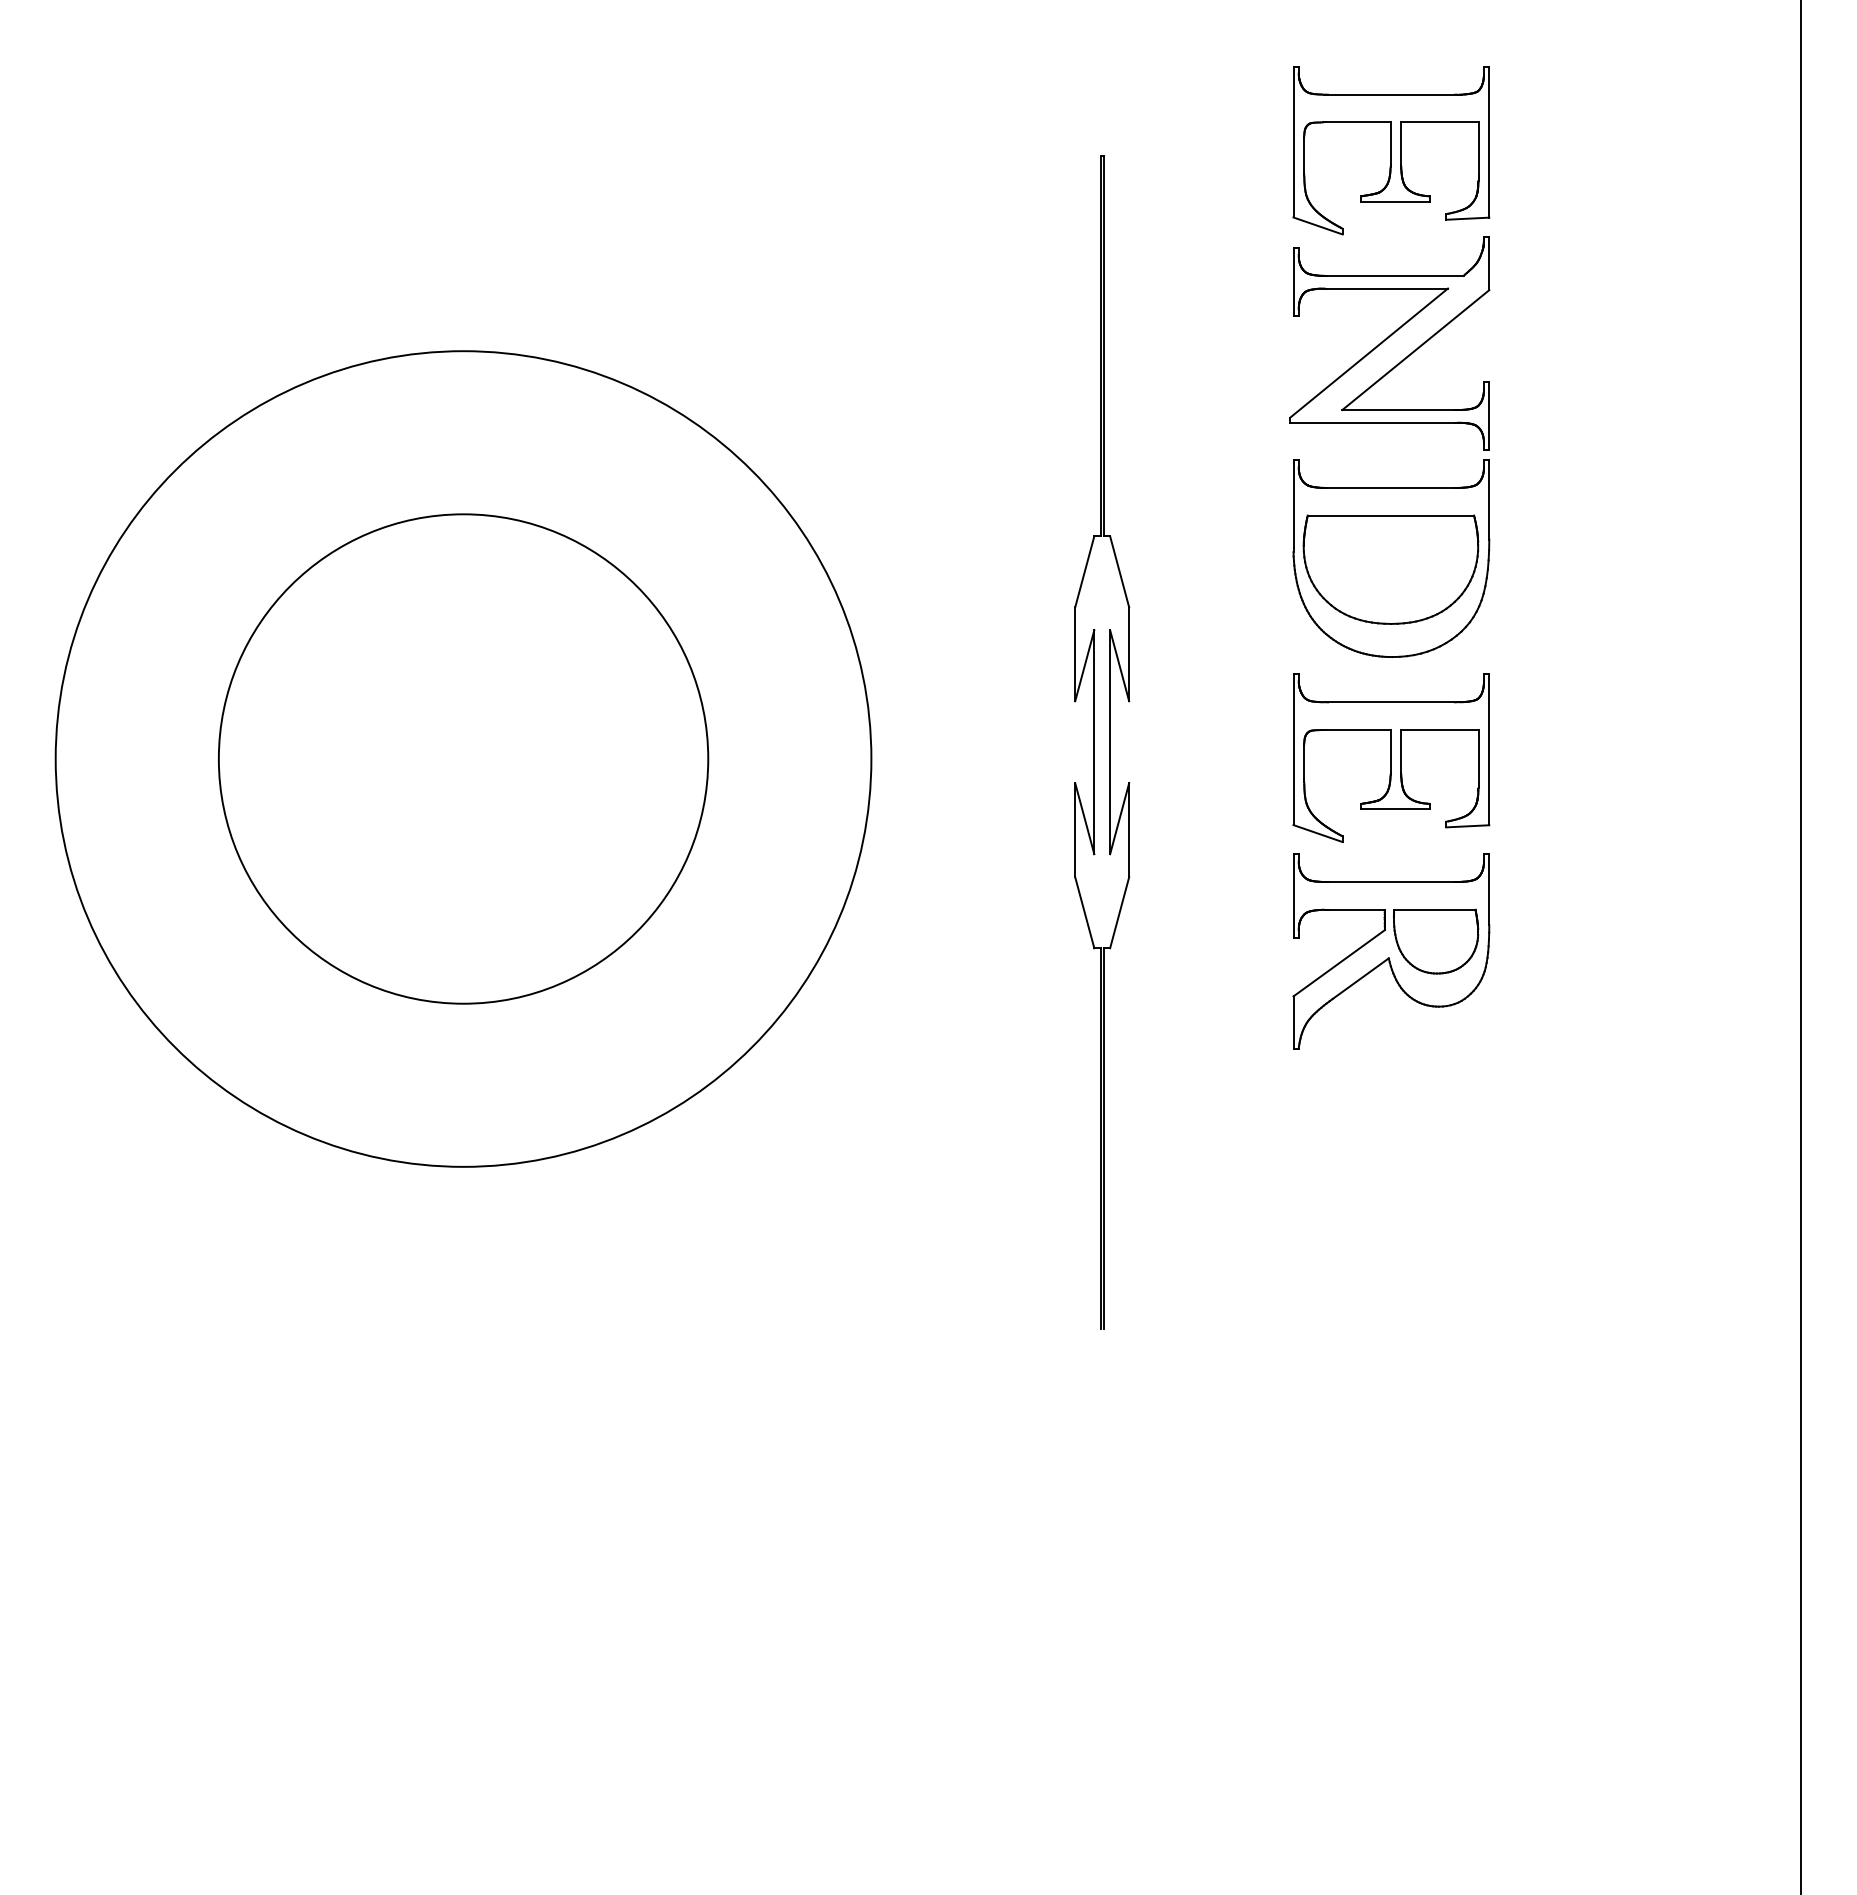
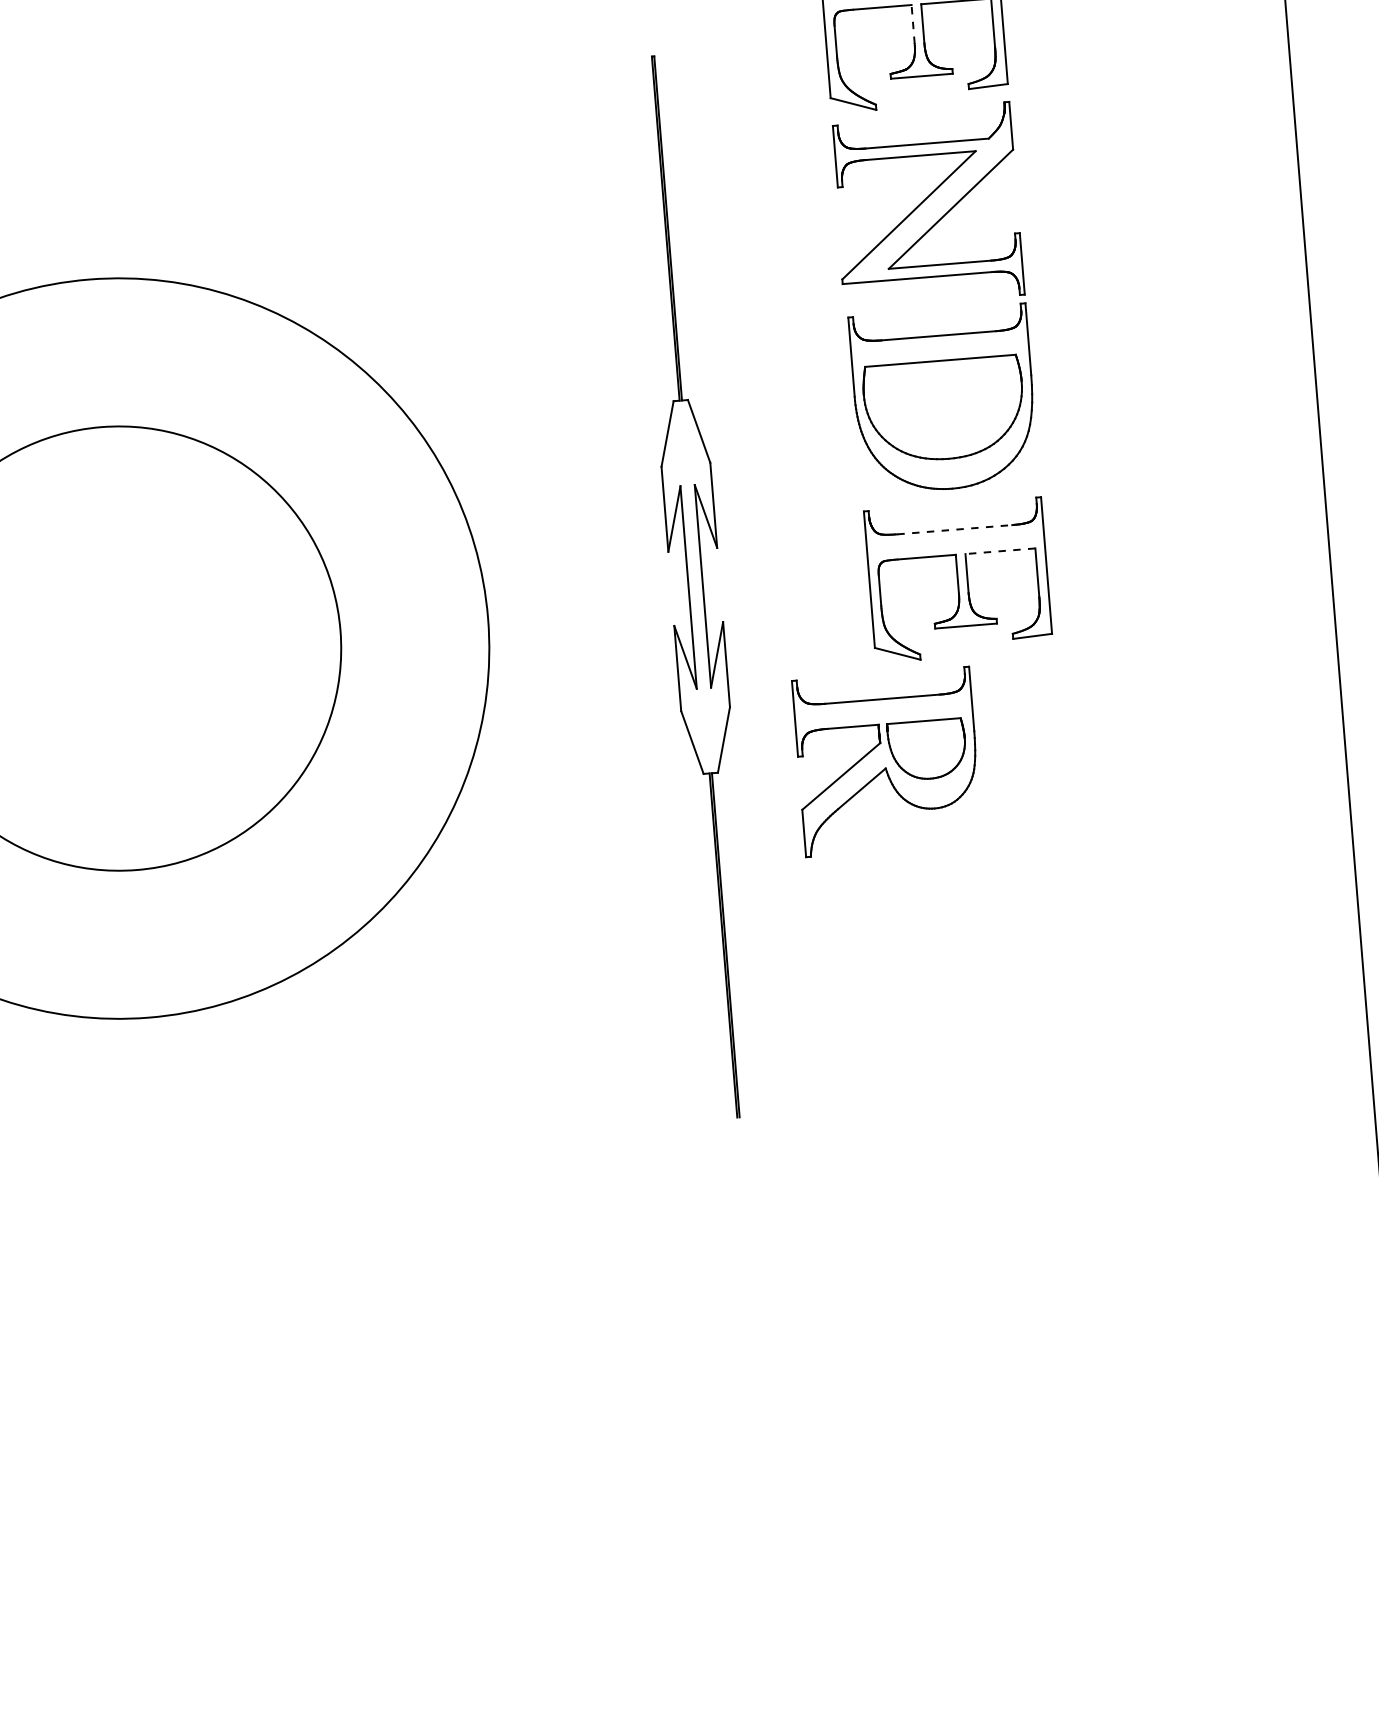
line: (1390, 143) -> (913, 24), solid -> dashed
line: (1391, 702) -> (954, 529), solid -> dashed
line: (1439, 729) -> (1000, 550), solid -> dashed
part: (1391, 951) -> (887, 762), moved

